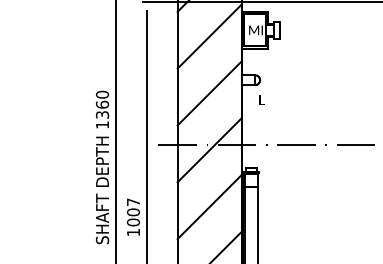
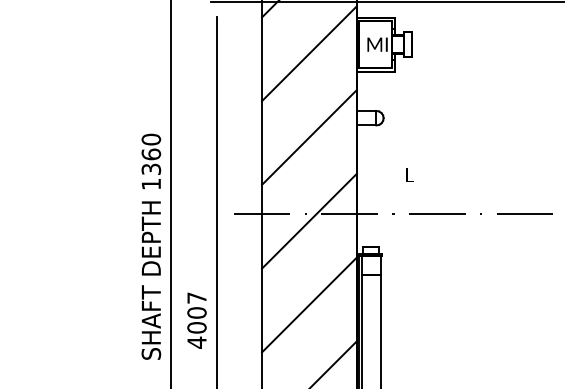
text: (261, 99) -> (409, 174), moved
text: (133, 232) -> (197, 342), 1007 -> 4007

